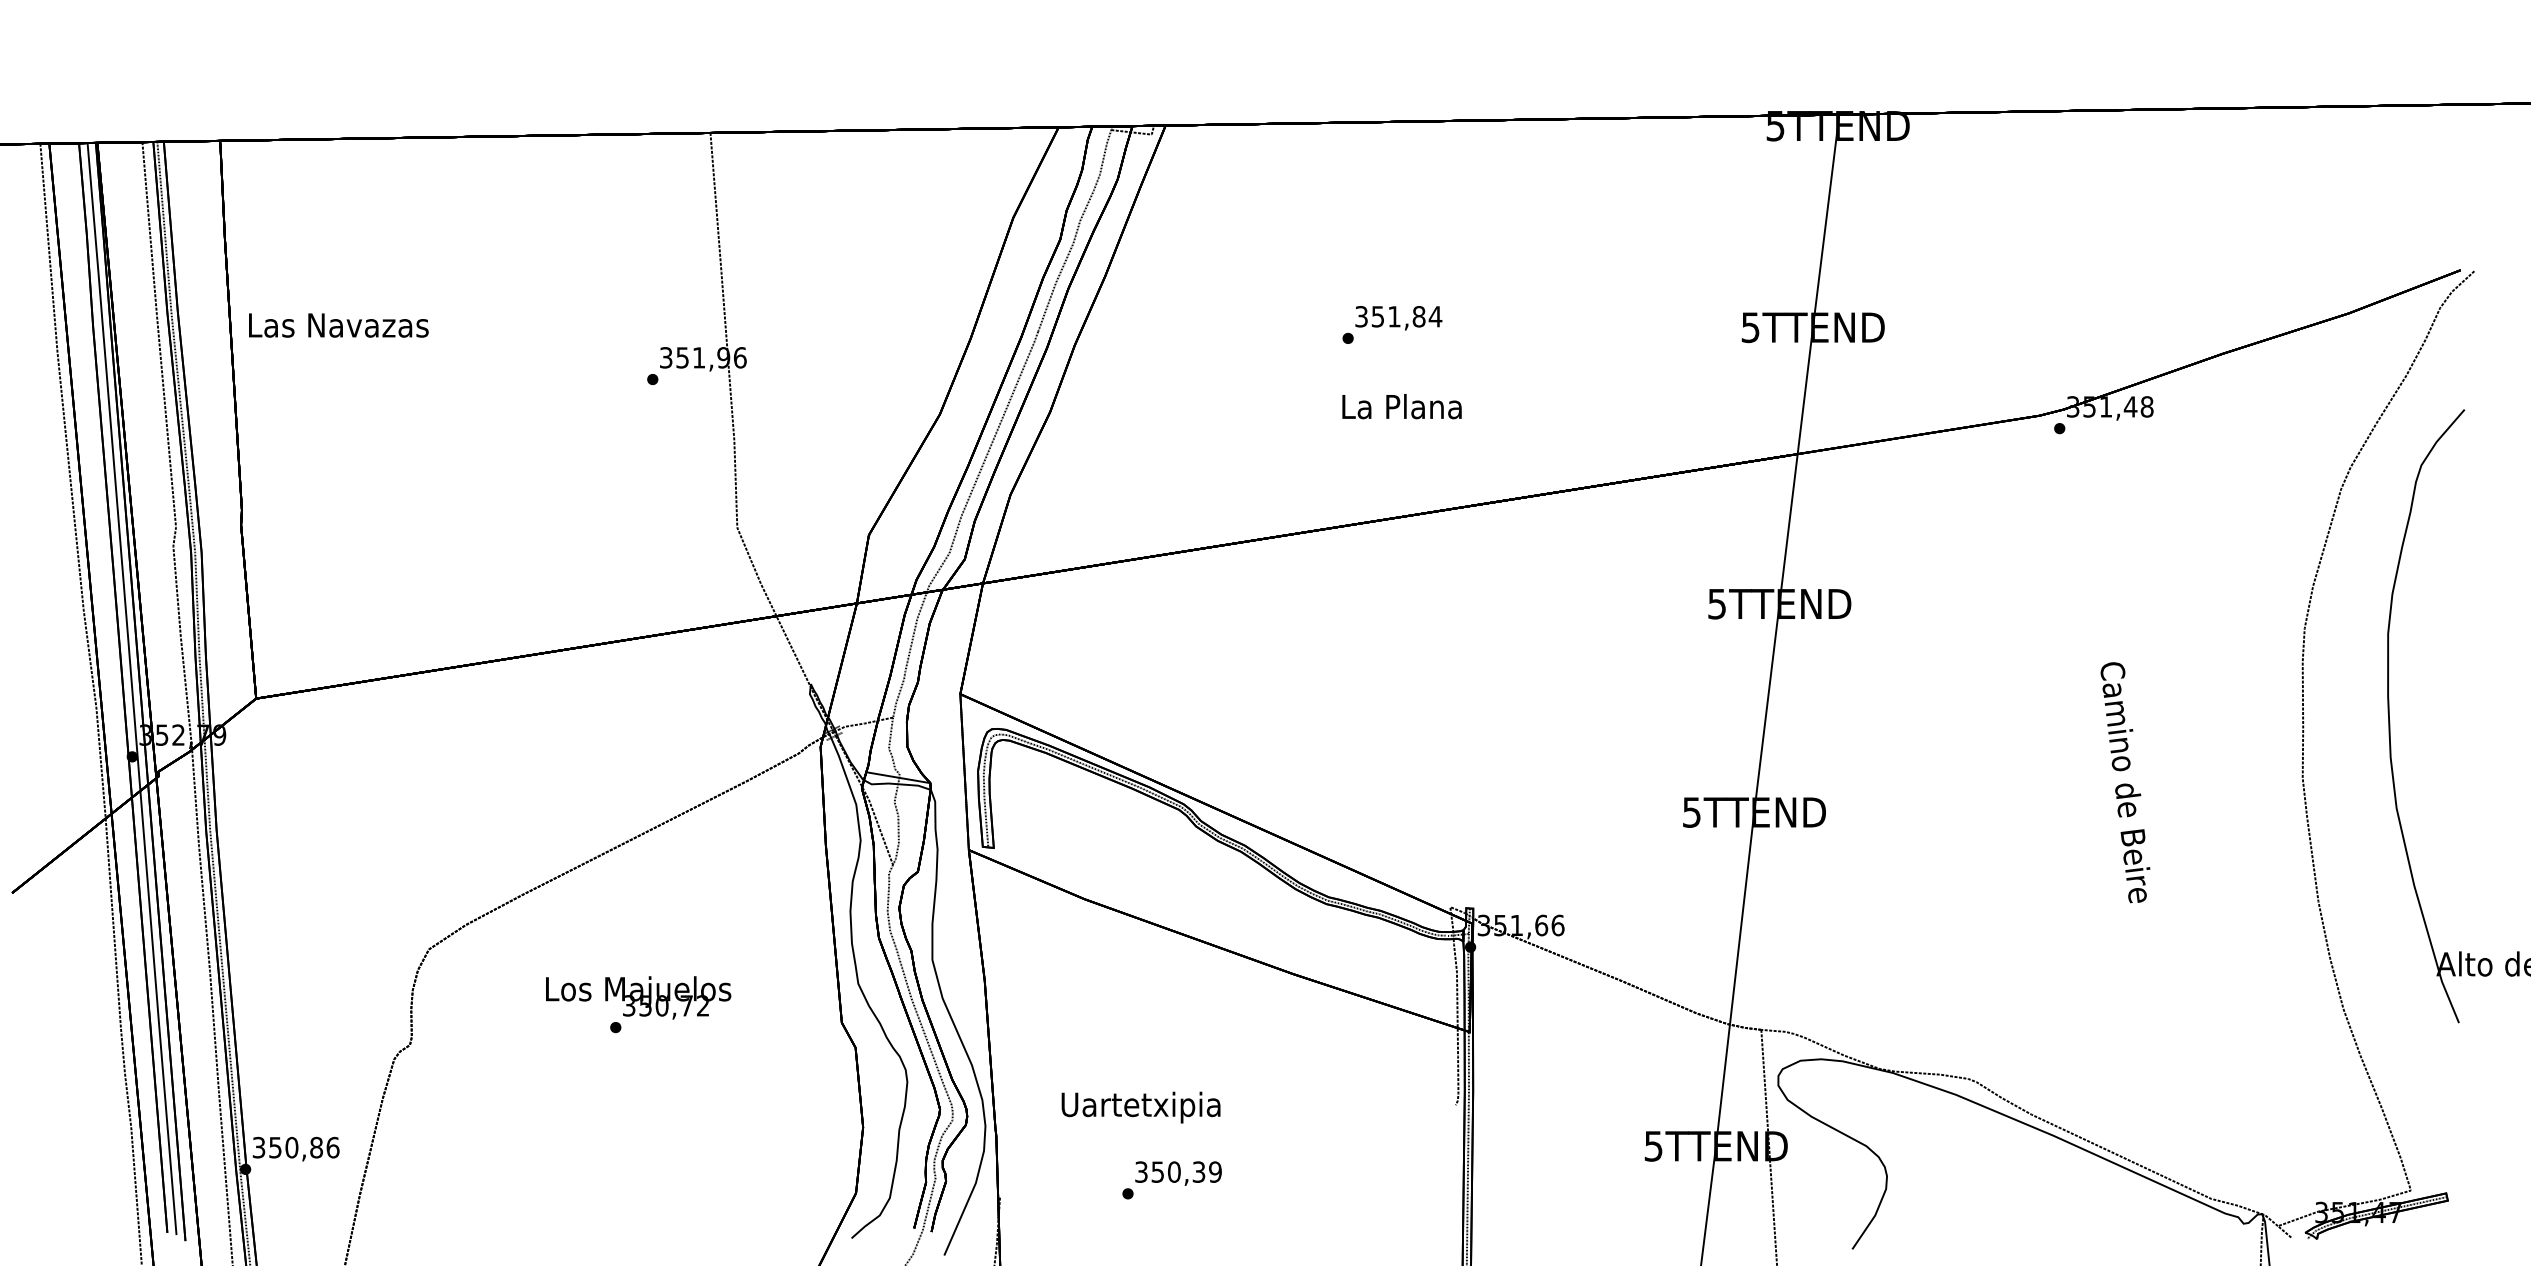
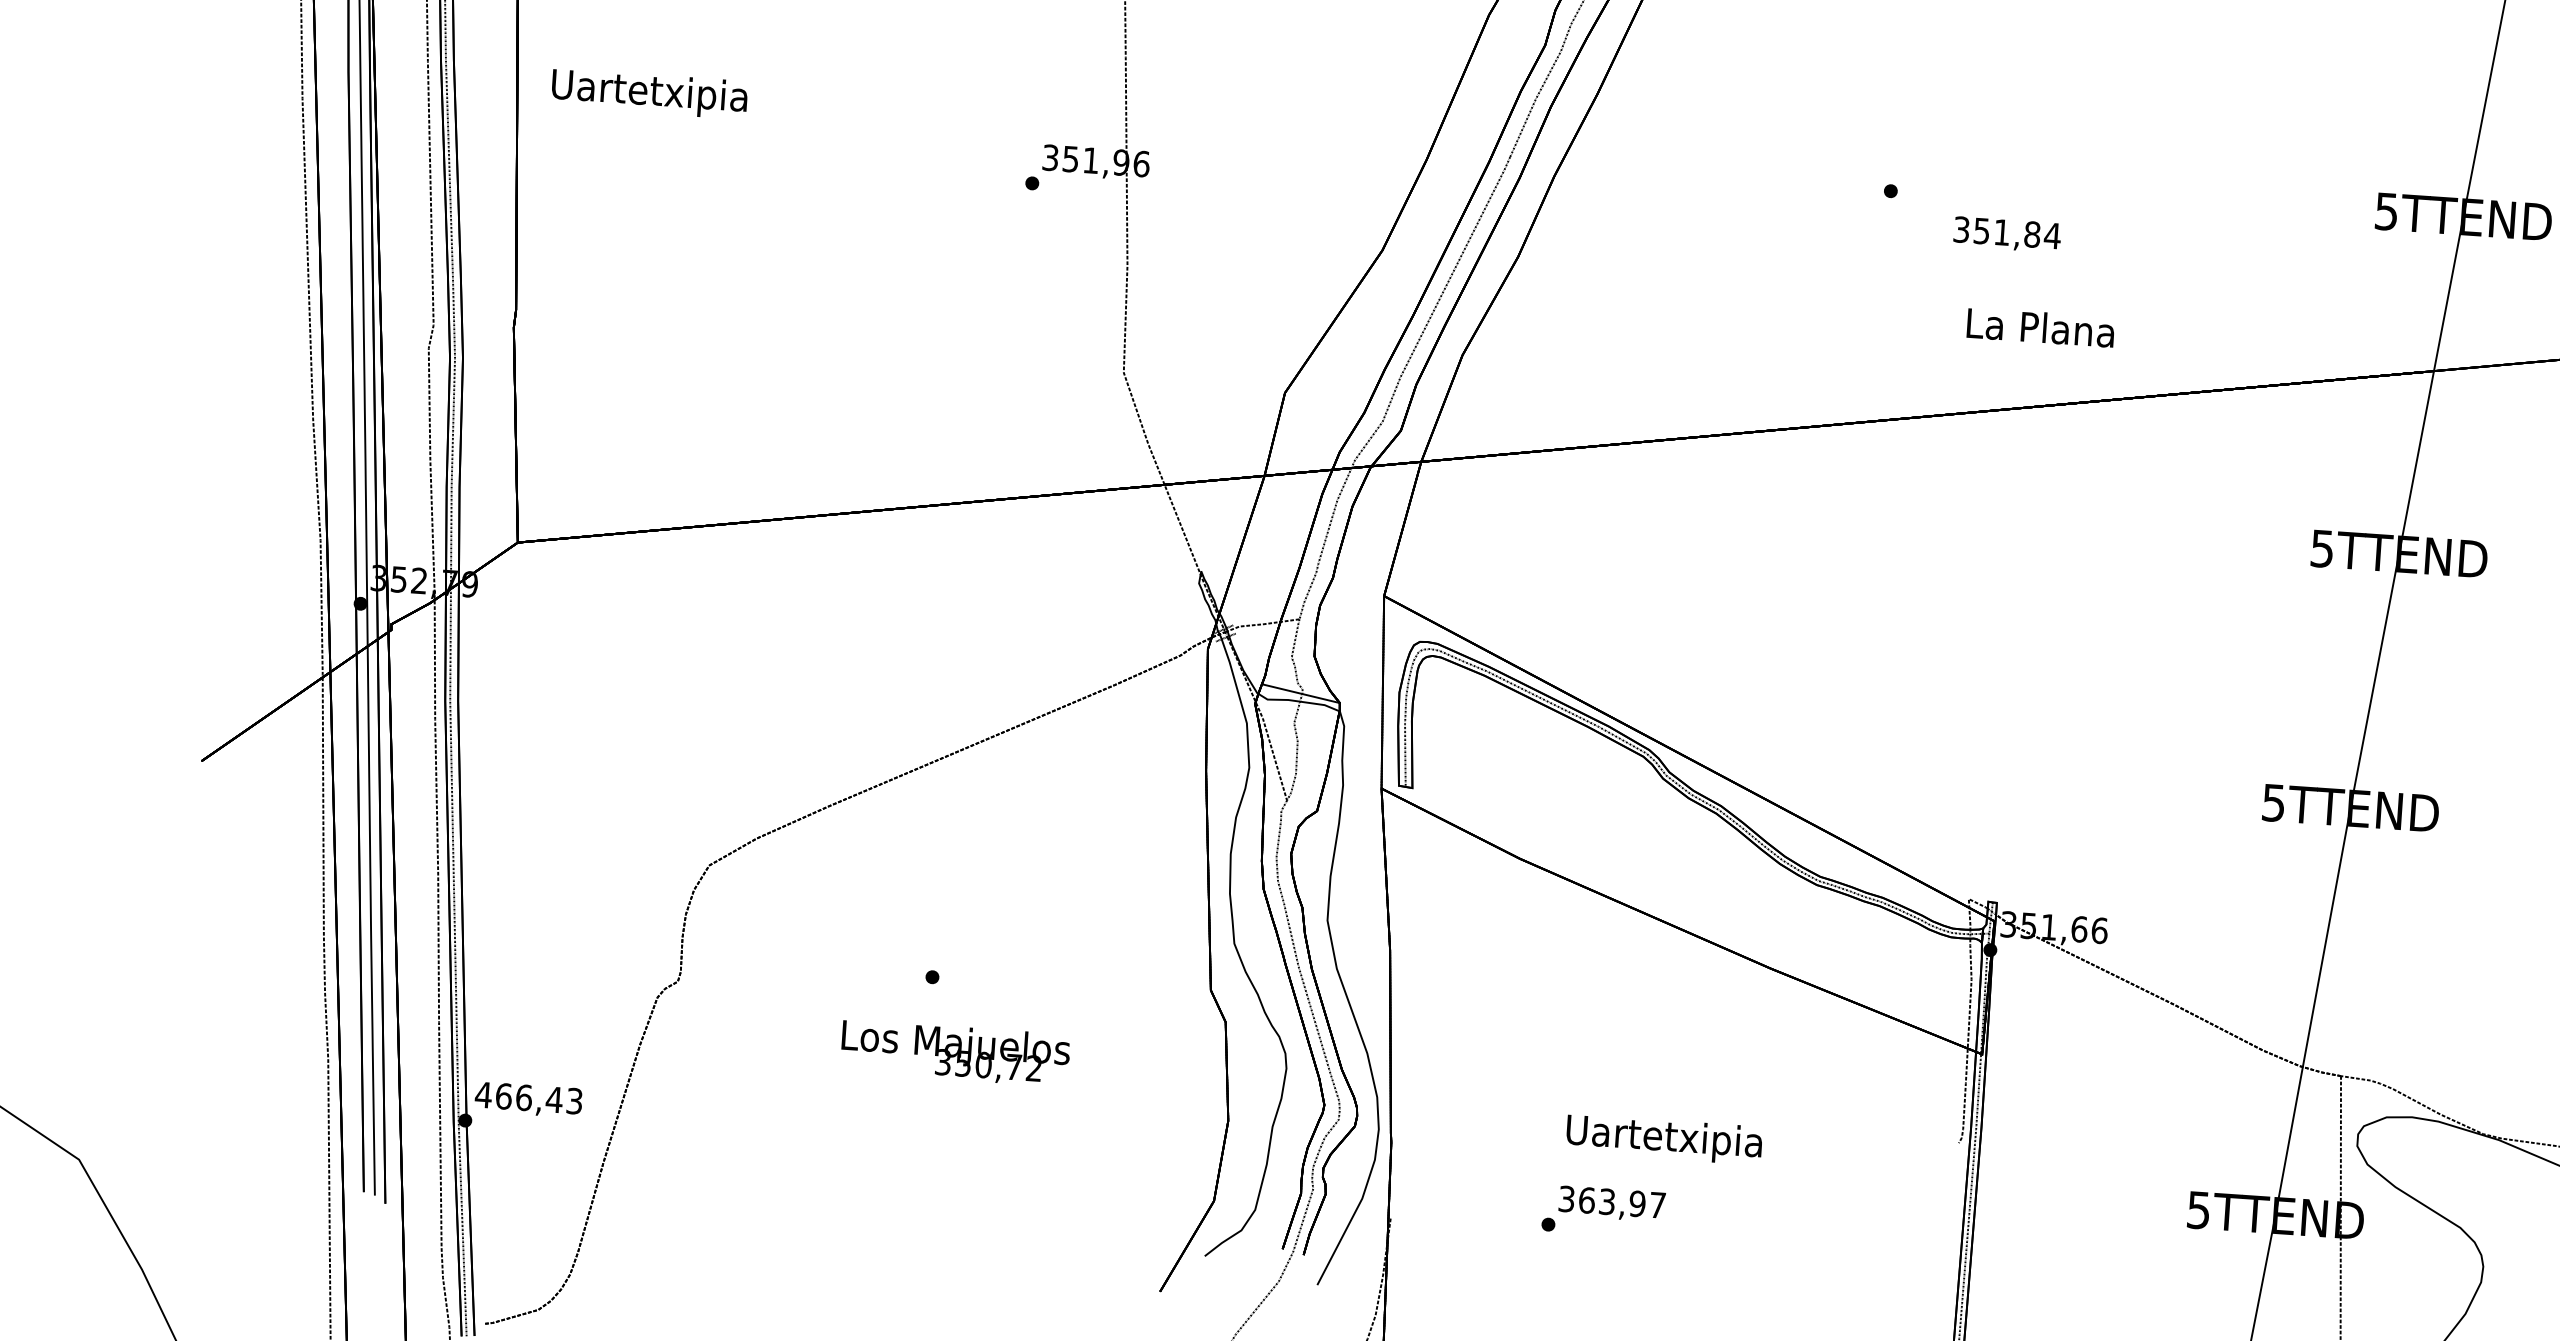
text: (1398, 318) -> (2006, 235), moved
text: (338, 328) -> (650, 94), Las Navazas -> Uartetxipia
text: (1401, 406) -> (2040, 327), moved
text: (638, 997) -> (955, 1052), moved
text: (1140, 1107) -> (1663, 1139), moved
text: (295, 1147) -> (528, 1097), 350,86 -> 466,43
text: (1186, 1171) -> (1622, 1202), 350,39 -> 363,97

